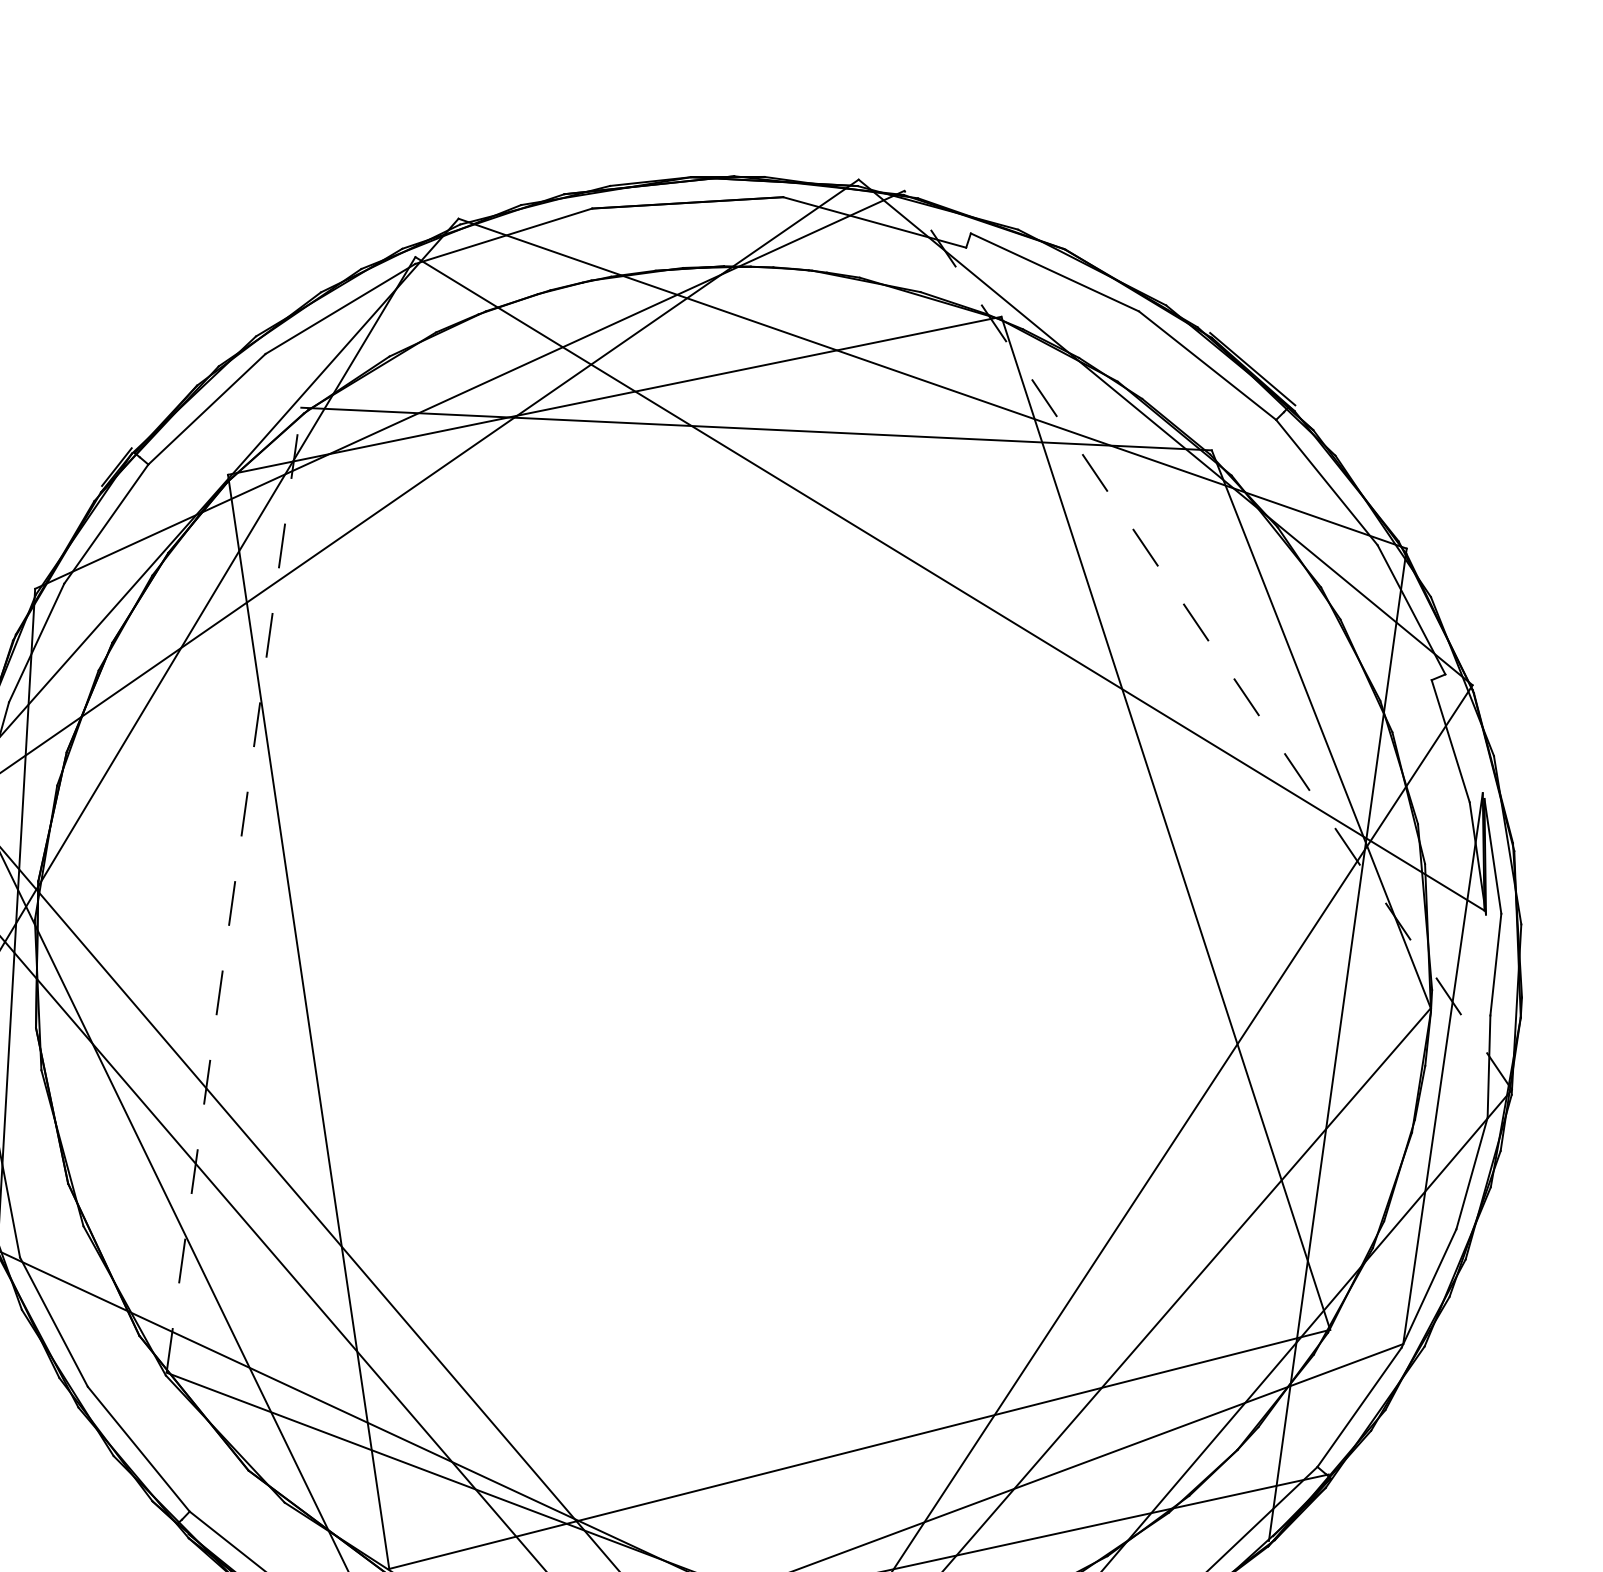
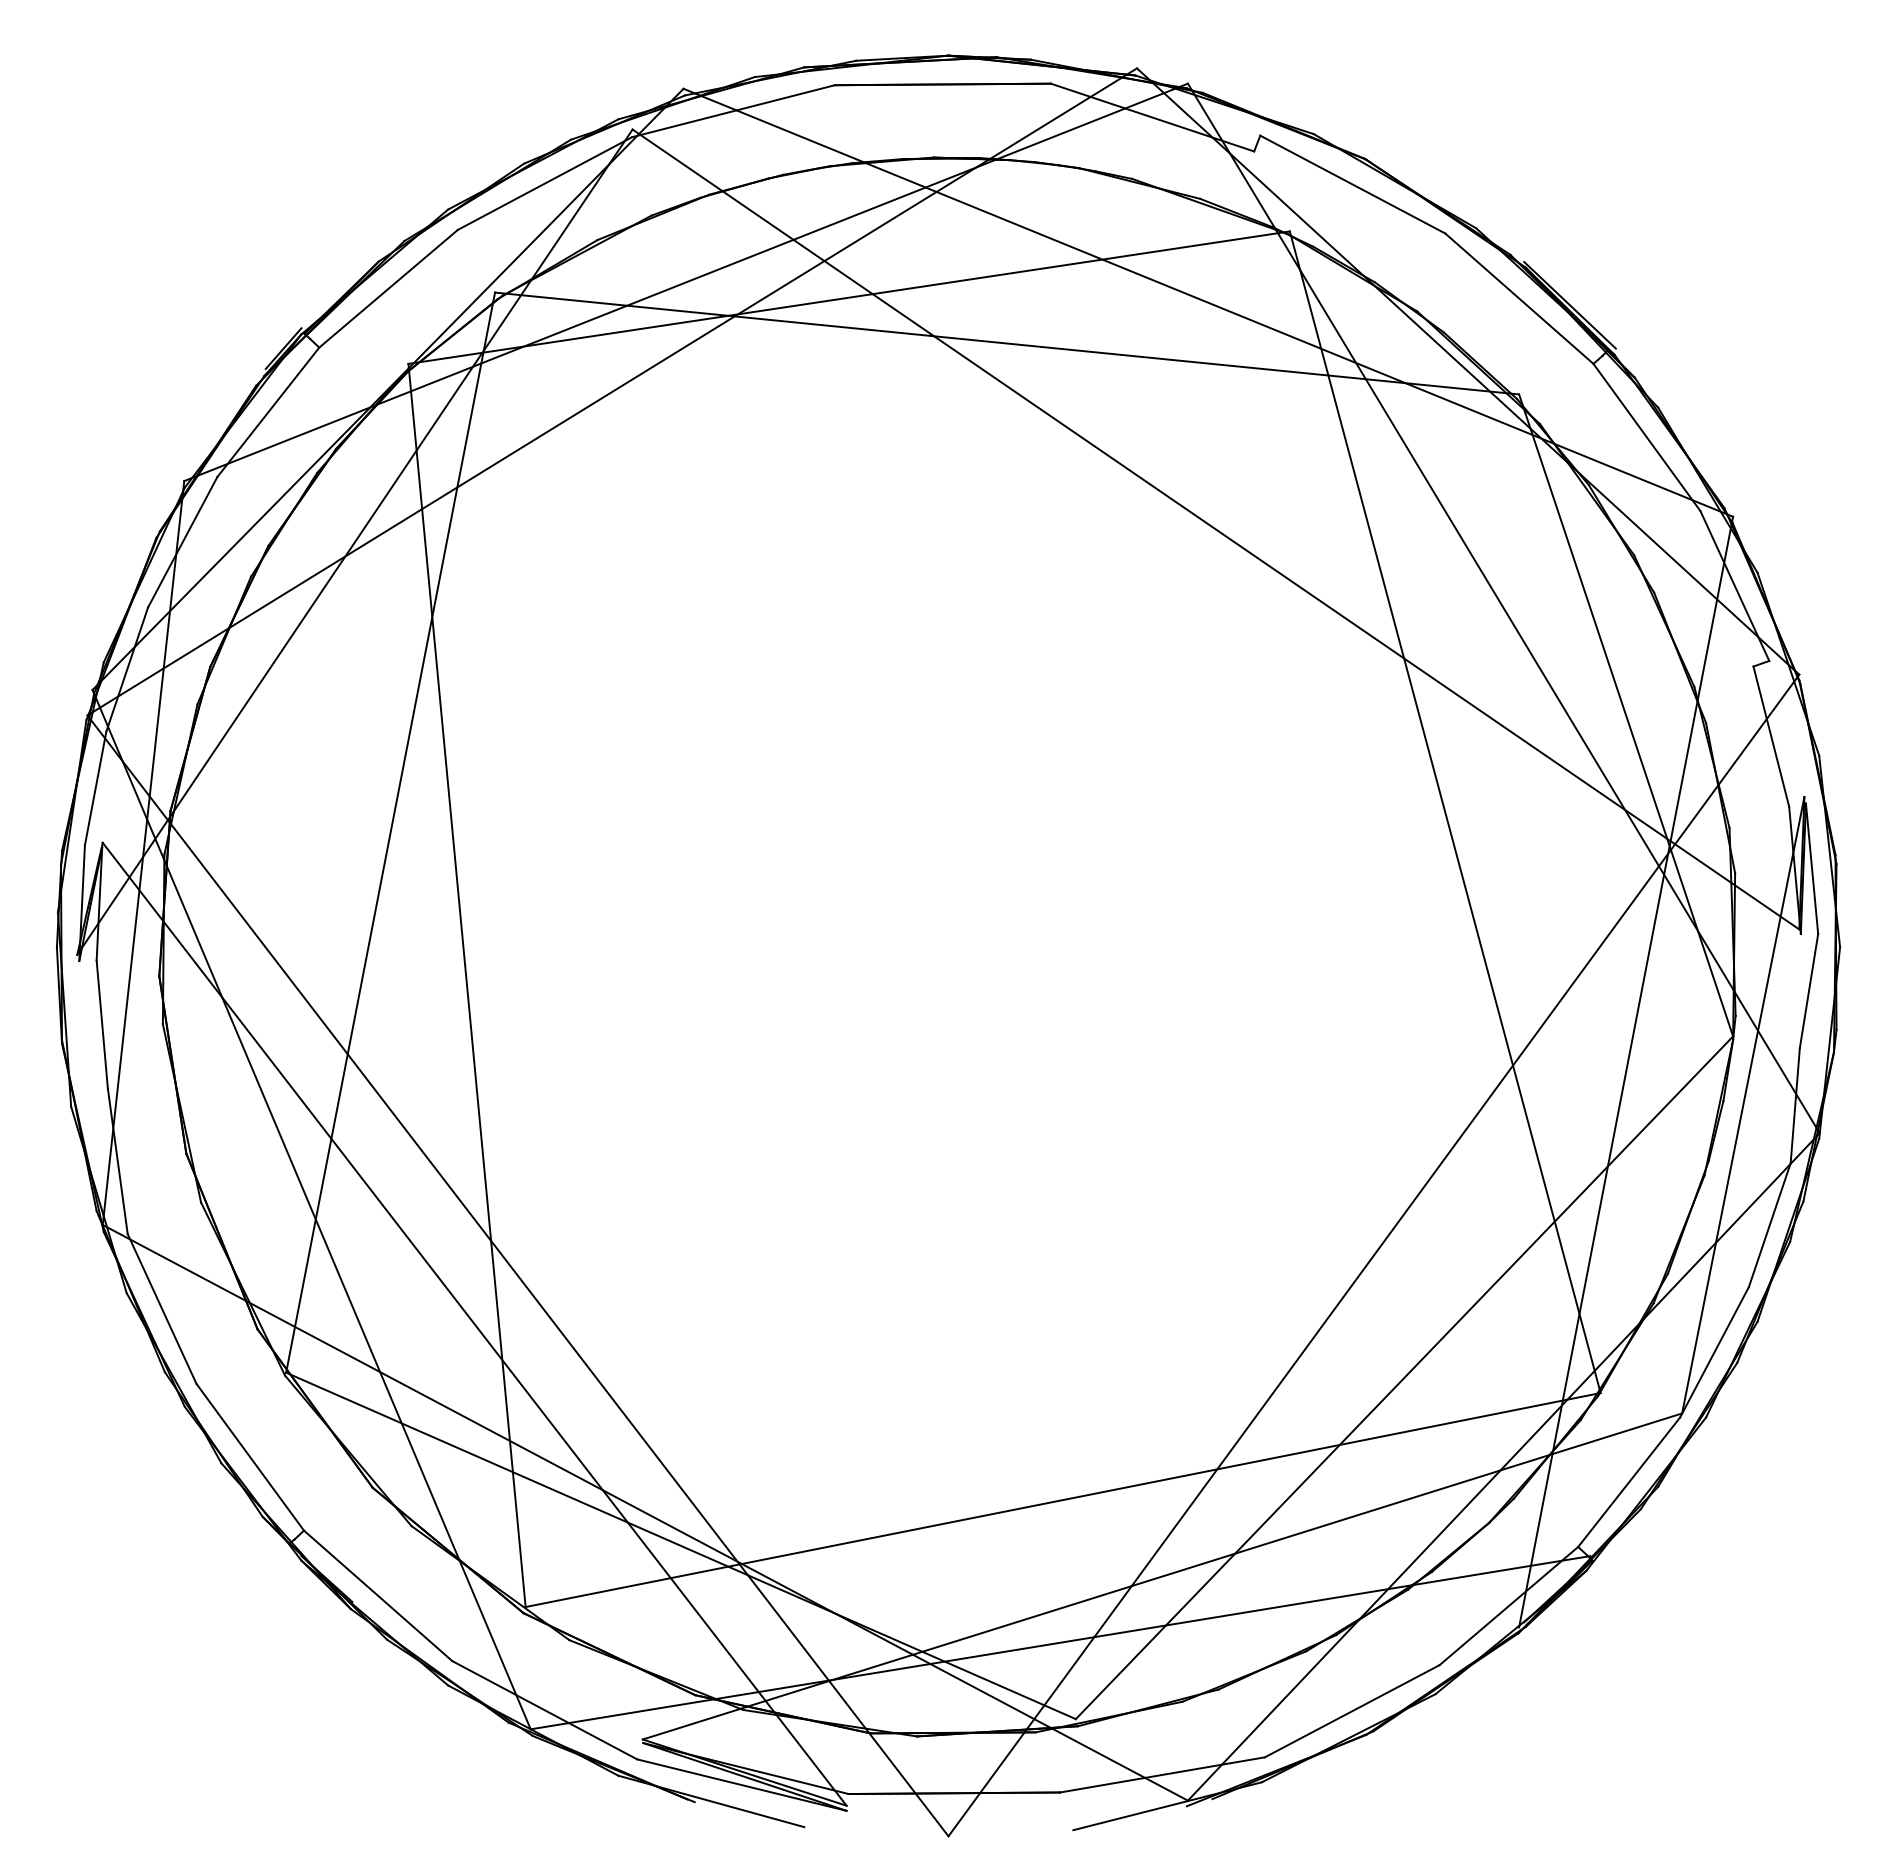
line: (1207, 640) -> (1503, 608), dashed -> solid
line: (233, 890) -> (390, 832), dashed -> solid

